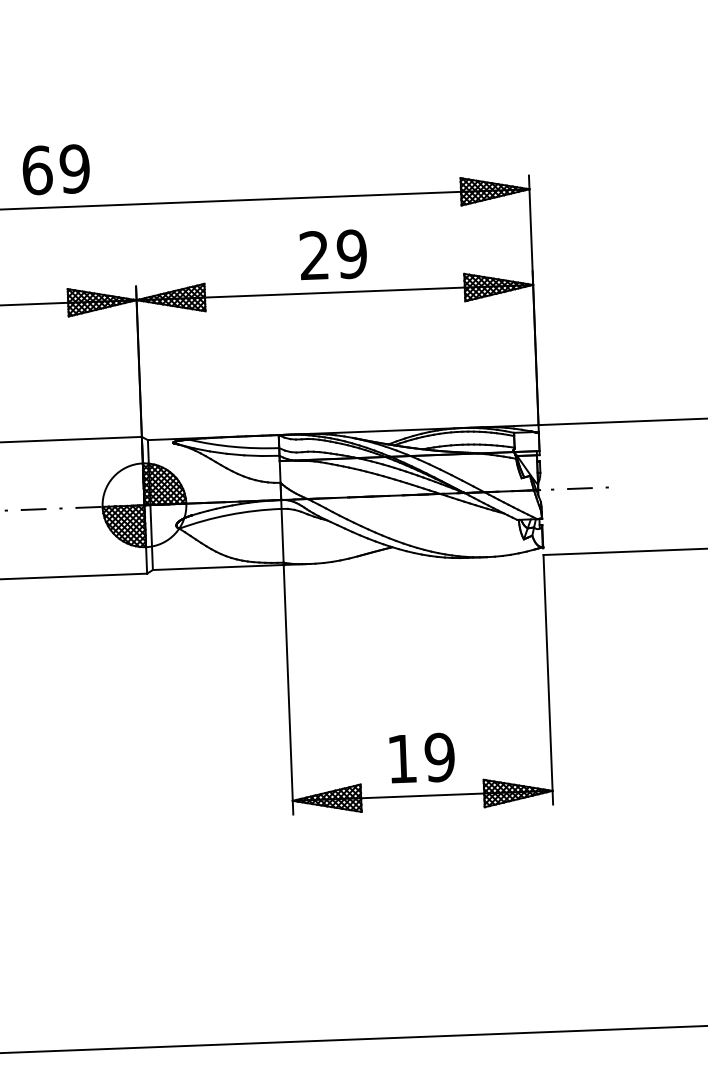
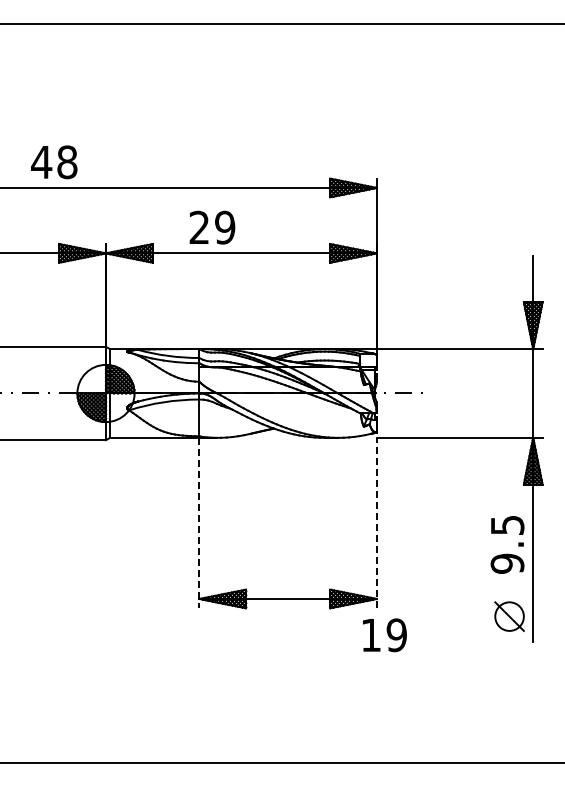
text: (56, 170) -> (54, 162), 69 -> 48
text: (333, 254) -> (212, 227), moved
line: (547, 678) -> (376, 522), solid -> dashed
line: (288, 690) -> (199, 523), solid -> dashed
text: (421, 758) -> (384, 635), moved

